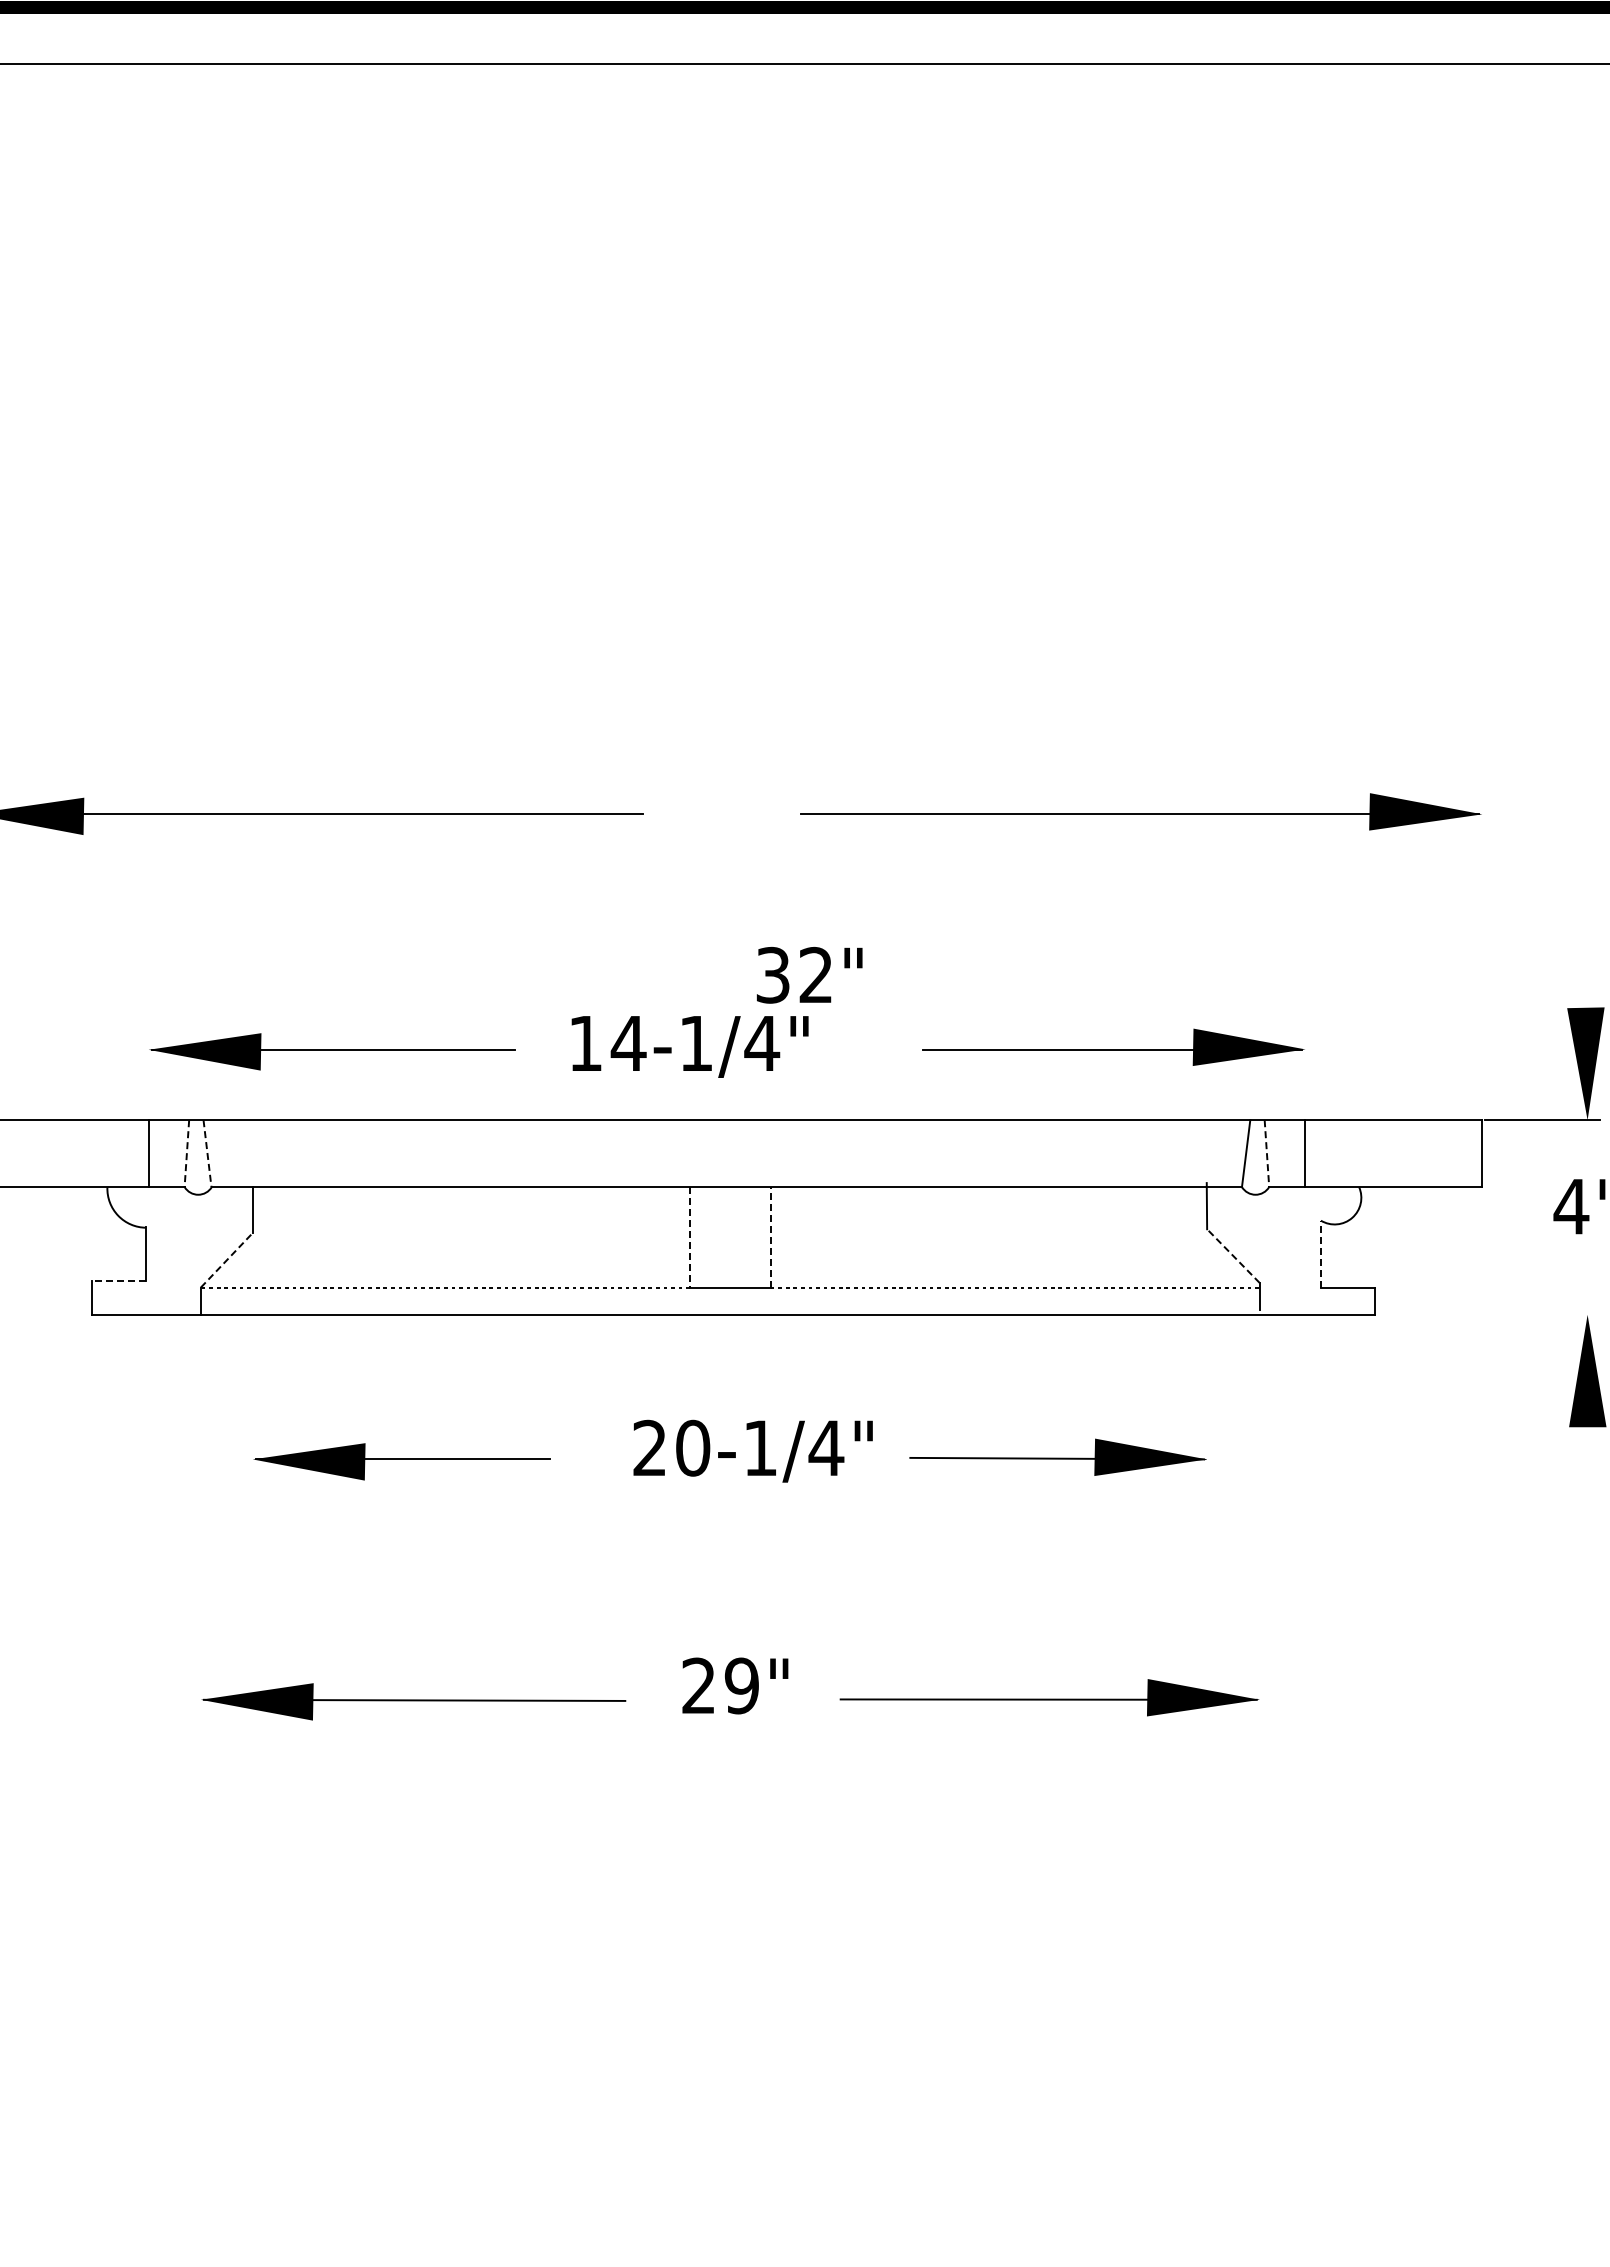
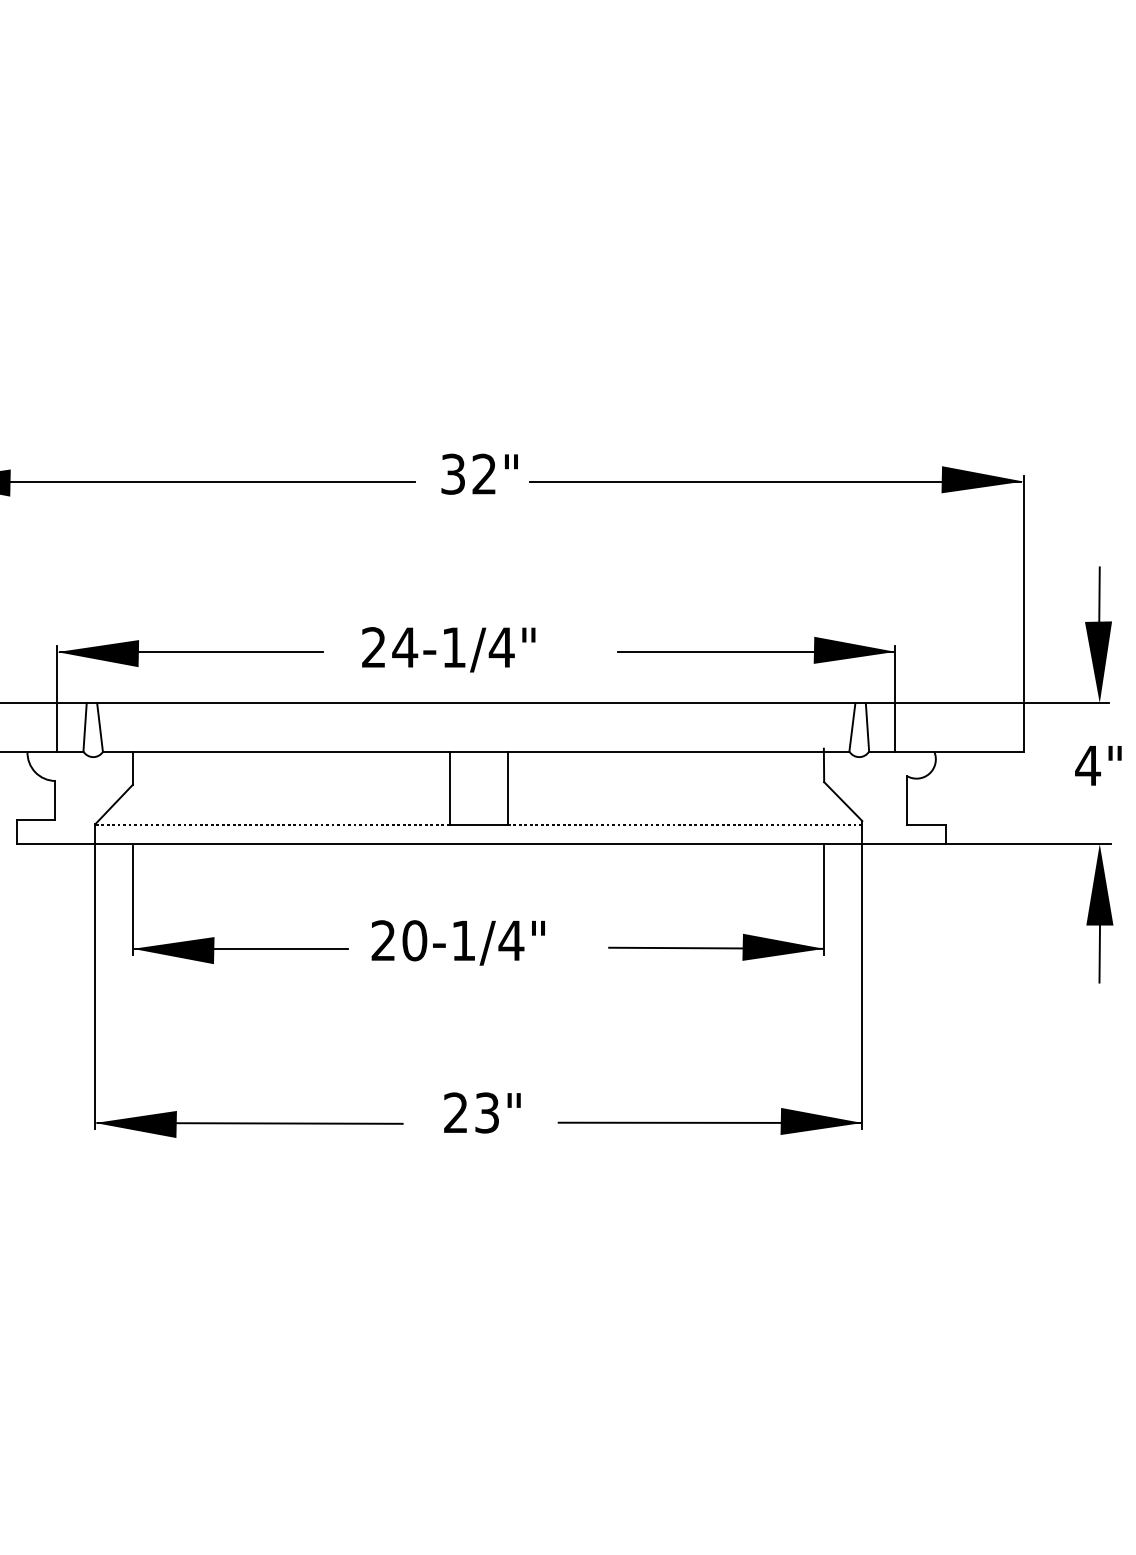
line: (1482, 961) -> (1023, 588), added
line: (1586, 974) -> (1098, 597), added
text: (809, 975) -> (479, 474), moved
text: (585, 1042) -> (373, 646), 14-1/4" -> 24-1/4"
line: (148, 1079) -> (57, 673), added
line: (1305, 1079) -> (895, 673), added
line: (186, 1153) -> (84, 727), dashed -> solid
line: (207, 1153) -> (100, 727), dashed -> solid
line: (1266, 1153) -> (867, 727), dashed -> solid
line: (770, 1237) -> (507, 788), dashed -> solid
line: (690, 1238) -> (449, 788), dashed -> solid
line: (1321, 1254) -> (907, 800), dashed -> solid
line: (1233, 1256) -> (843, 801), dashed -> solid
line: (226, 1260) -> (113, 804), dashed -> solid
line: (119, 1281) -> (36, 819), dashed -> solid
line: (1490, 1314) -> (1029, 843), added
line: (252, 1392) -> (132, 900), added
line: (1207, 1392) -> (824, 900), added
text: (752, 1450) -> (457, 942), moved
line: (1587, 1463) -> (1099, 951), added
line: (1259, 1509) -> (862, 985), added
line: (200, 1512) -> (94, 987), added
text: (741, 1685) -> (486, 1112), 29" -> 23"

